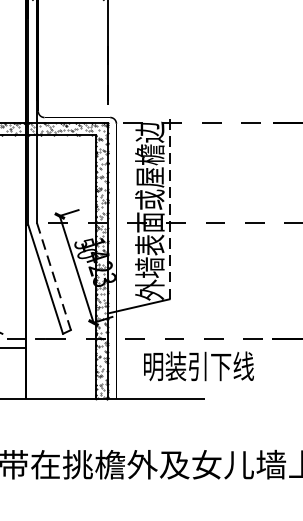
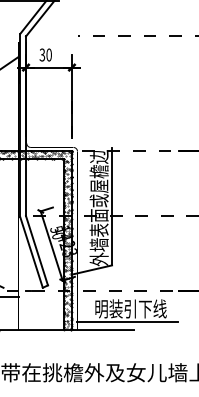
line: (170, 210) -> (112, 207), dashed -> solid
line: (54, 277) -> (37, 251), dashed -> solid
line: (193, 385) -> (127, 321), added

